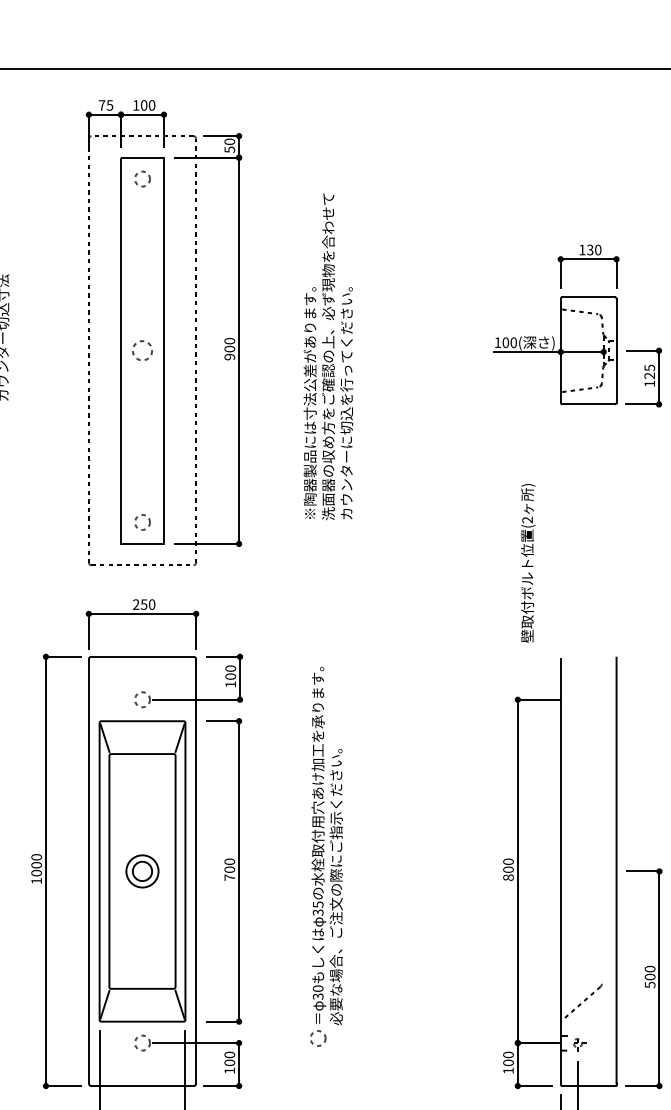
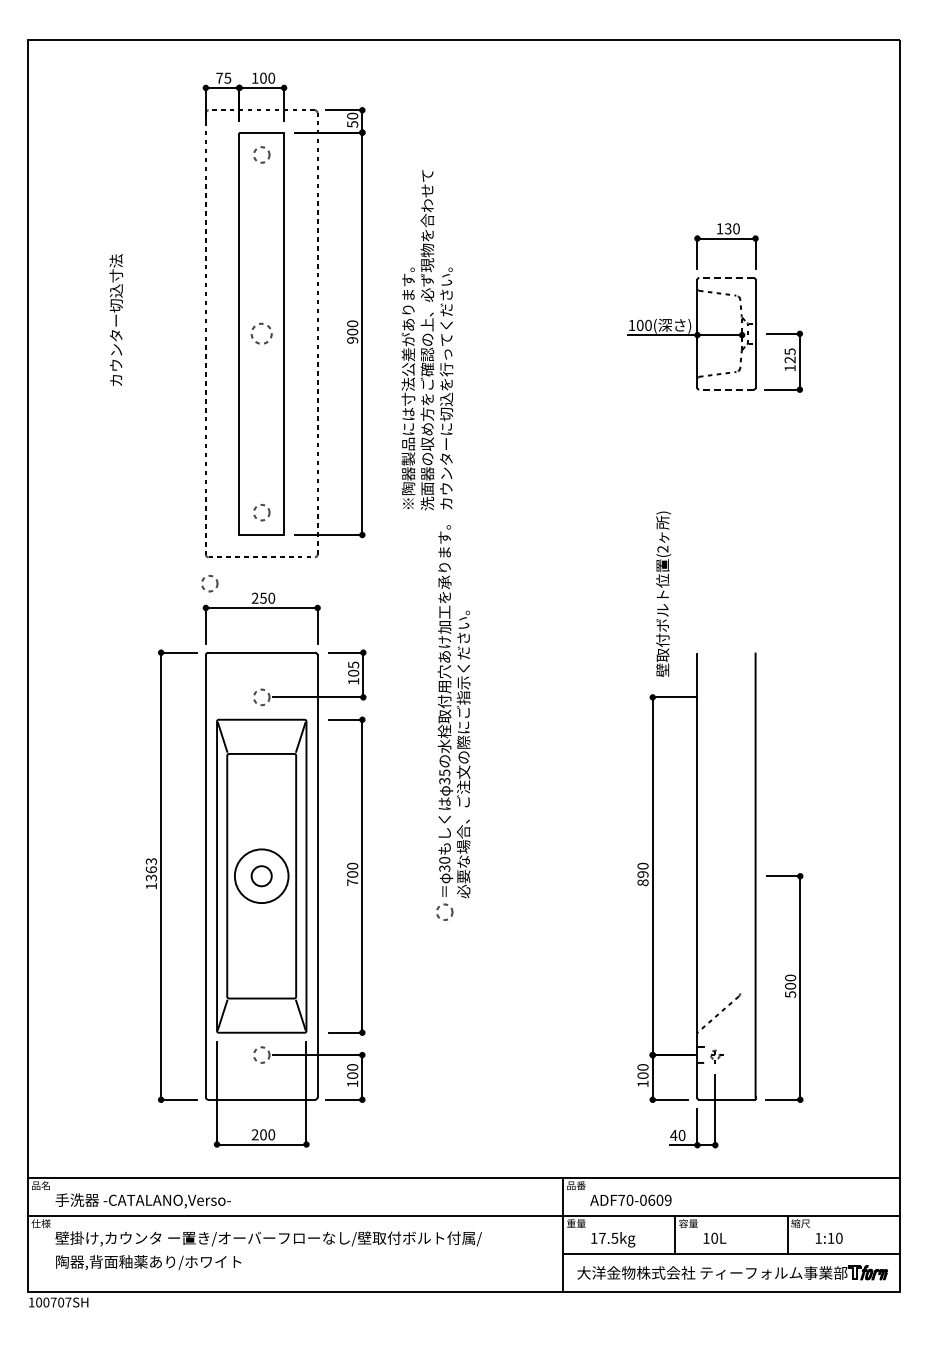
line: (588, 296) -> (726, 277), solid -> dashed
text: (328, 357) -> (427, 340), moved
line: (588, 404) -> (726, 389), solid -> dashed
text: (528, 562) -> (663, 593), moved
circle: (92, 590) -> (209, 583), added
text: (230, 668) -> (353, 664), 100 -> 105
part: (326, 856) -> (453, 722), moved
text: (35, 864) -> (150, 869), 1000 -> 1363
text: (508, 869) -> (642, 874), 800 -> 890
circle: (142, 871) -> (261, 876), size x1.6

